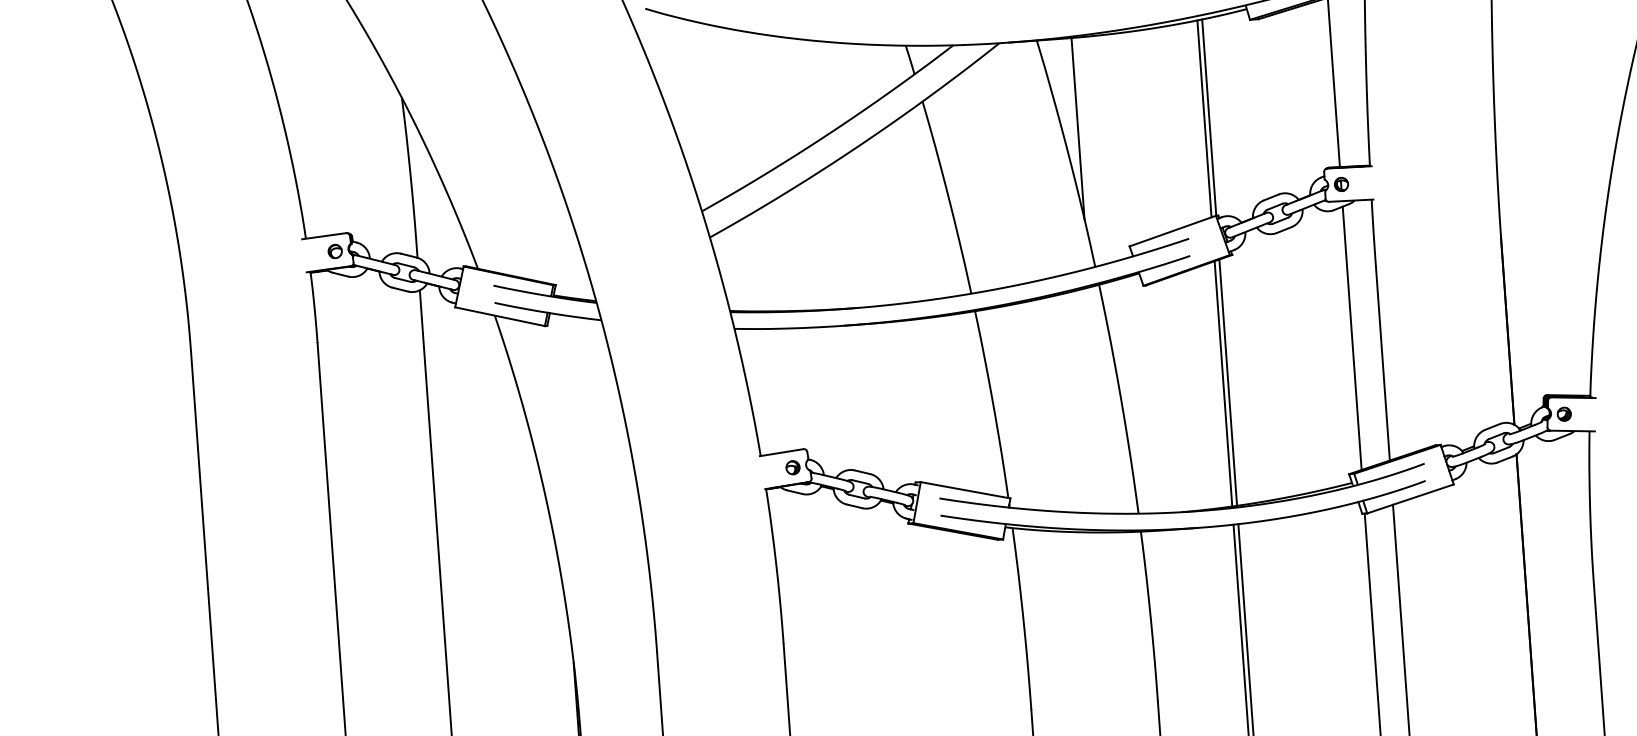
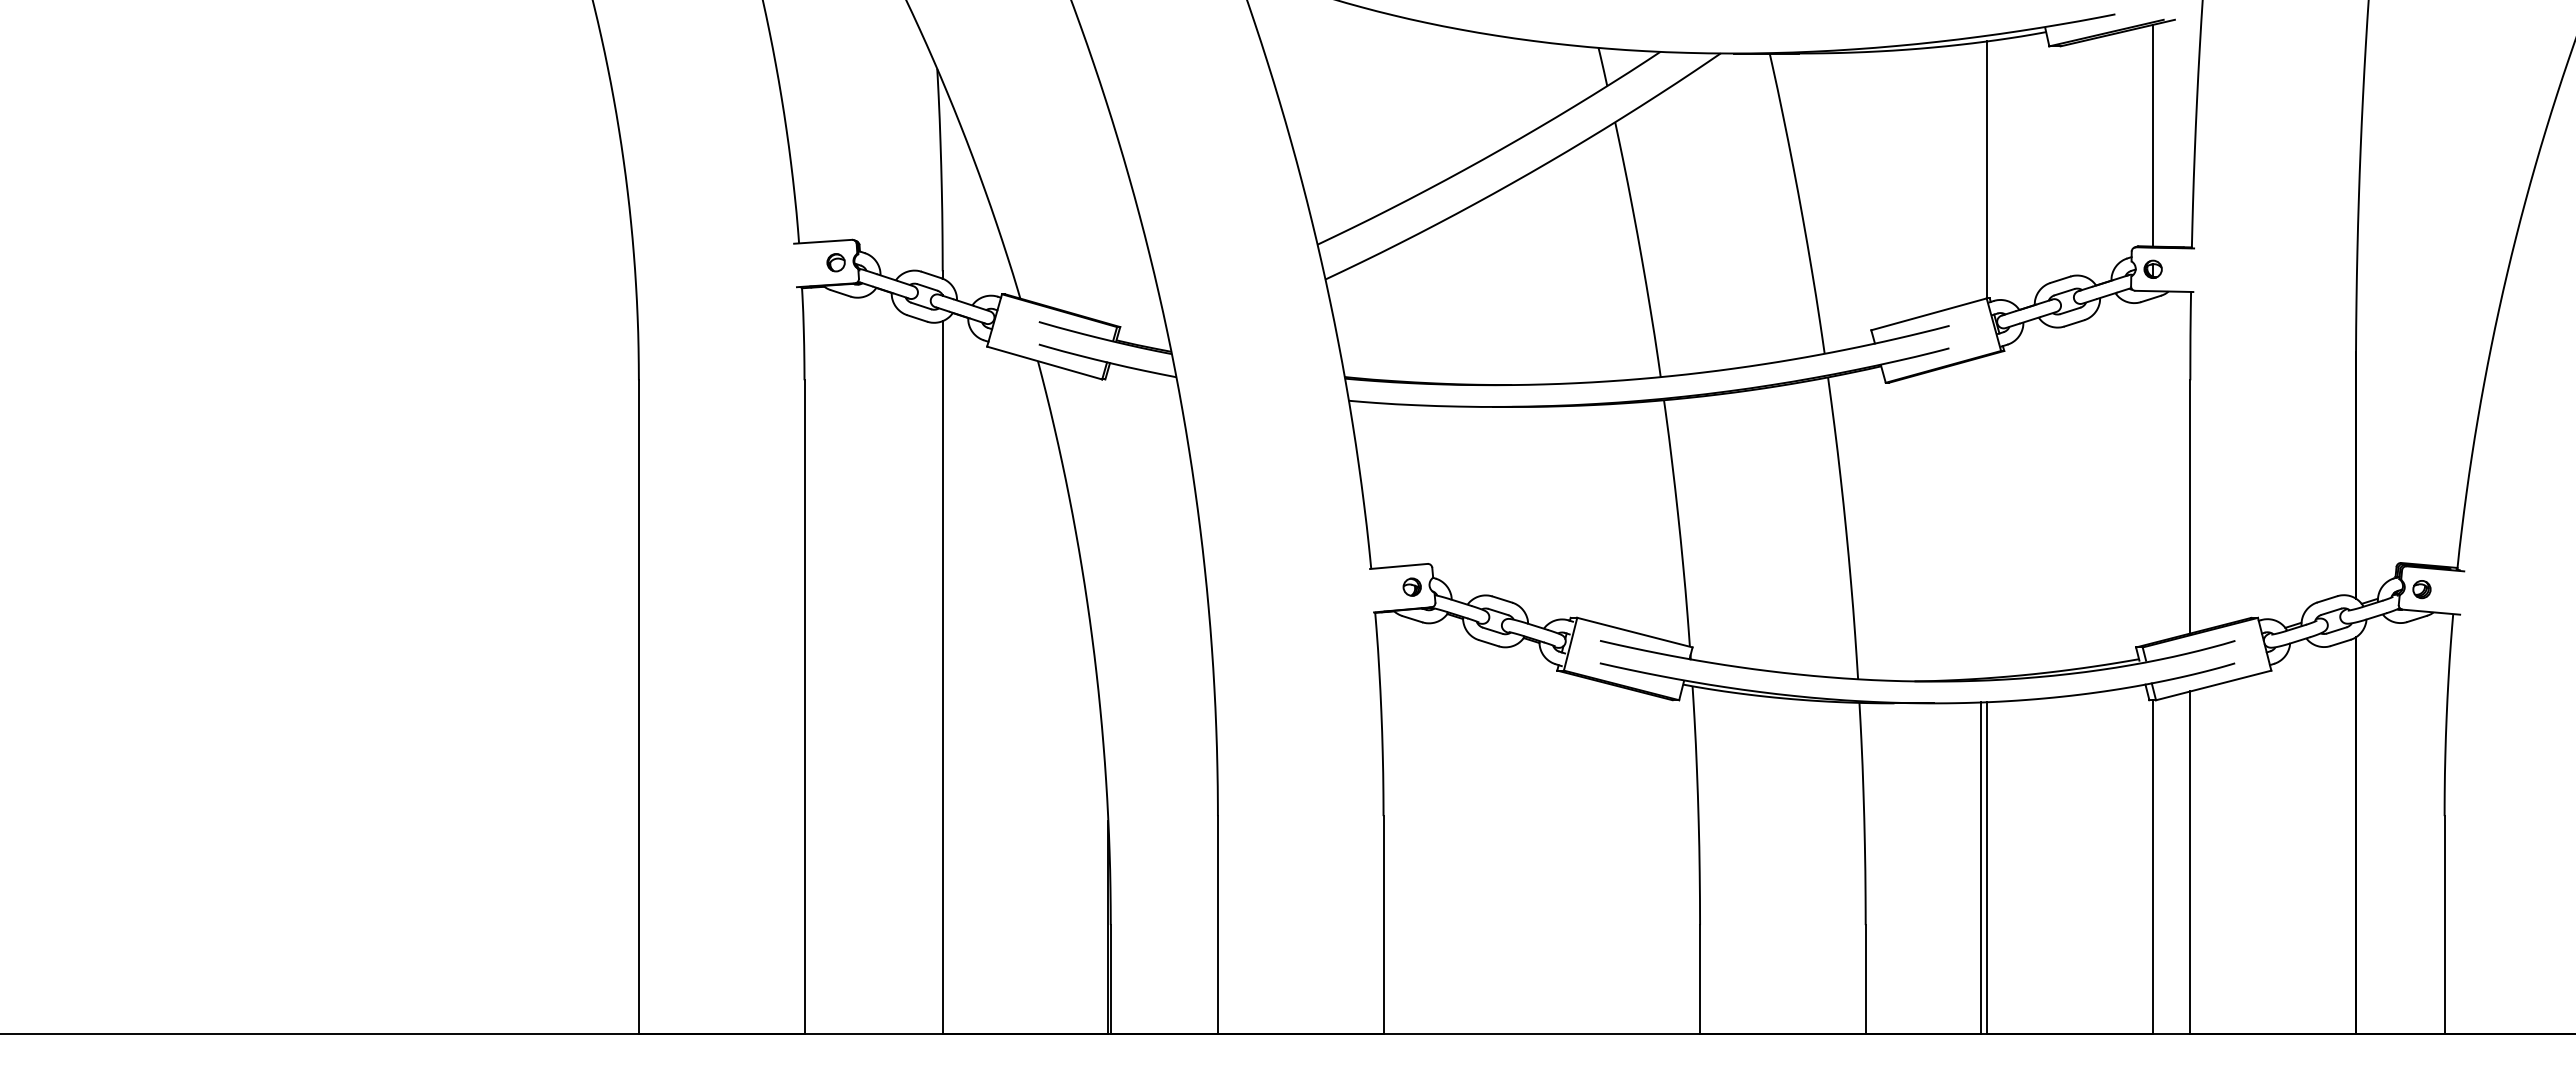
line: (1204, 119) -> (1980, 171), removed
line: (1078, 128) -> (1815, 172), removed
line: (1352, 338) -> (2152, 470), removed
line: (1228, 382) -> (1987, 516), removed
line: (1223, 383) -> (1980, 517), removed

